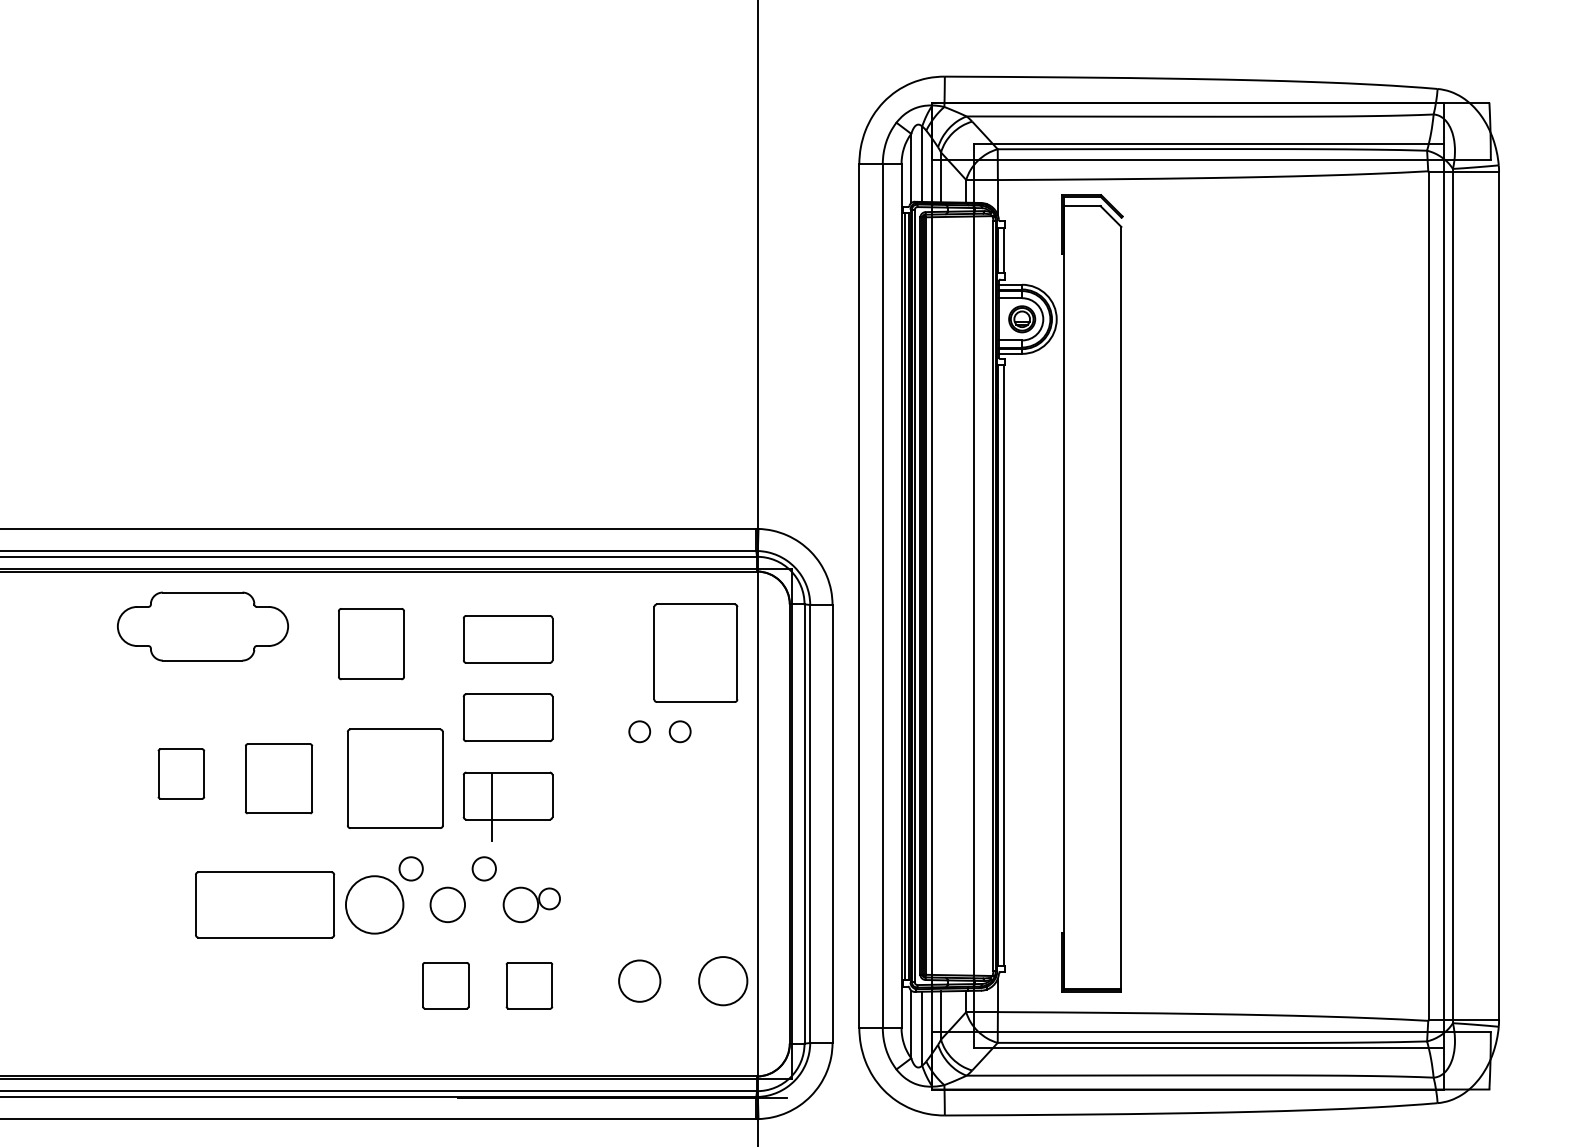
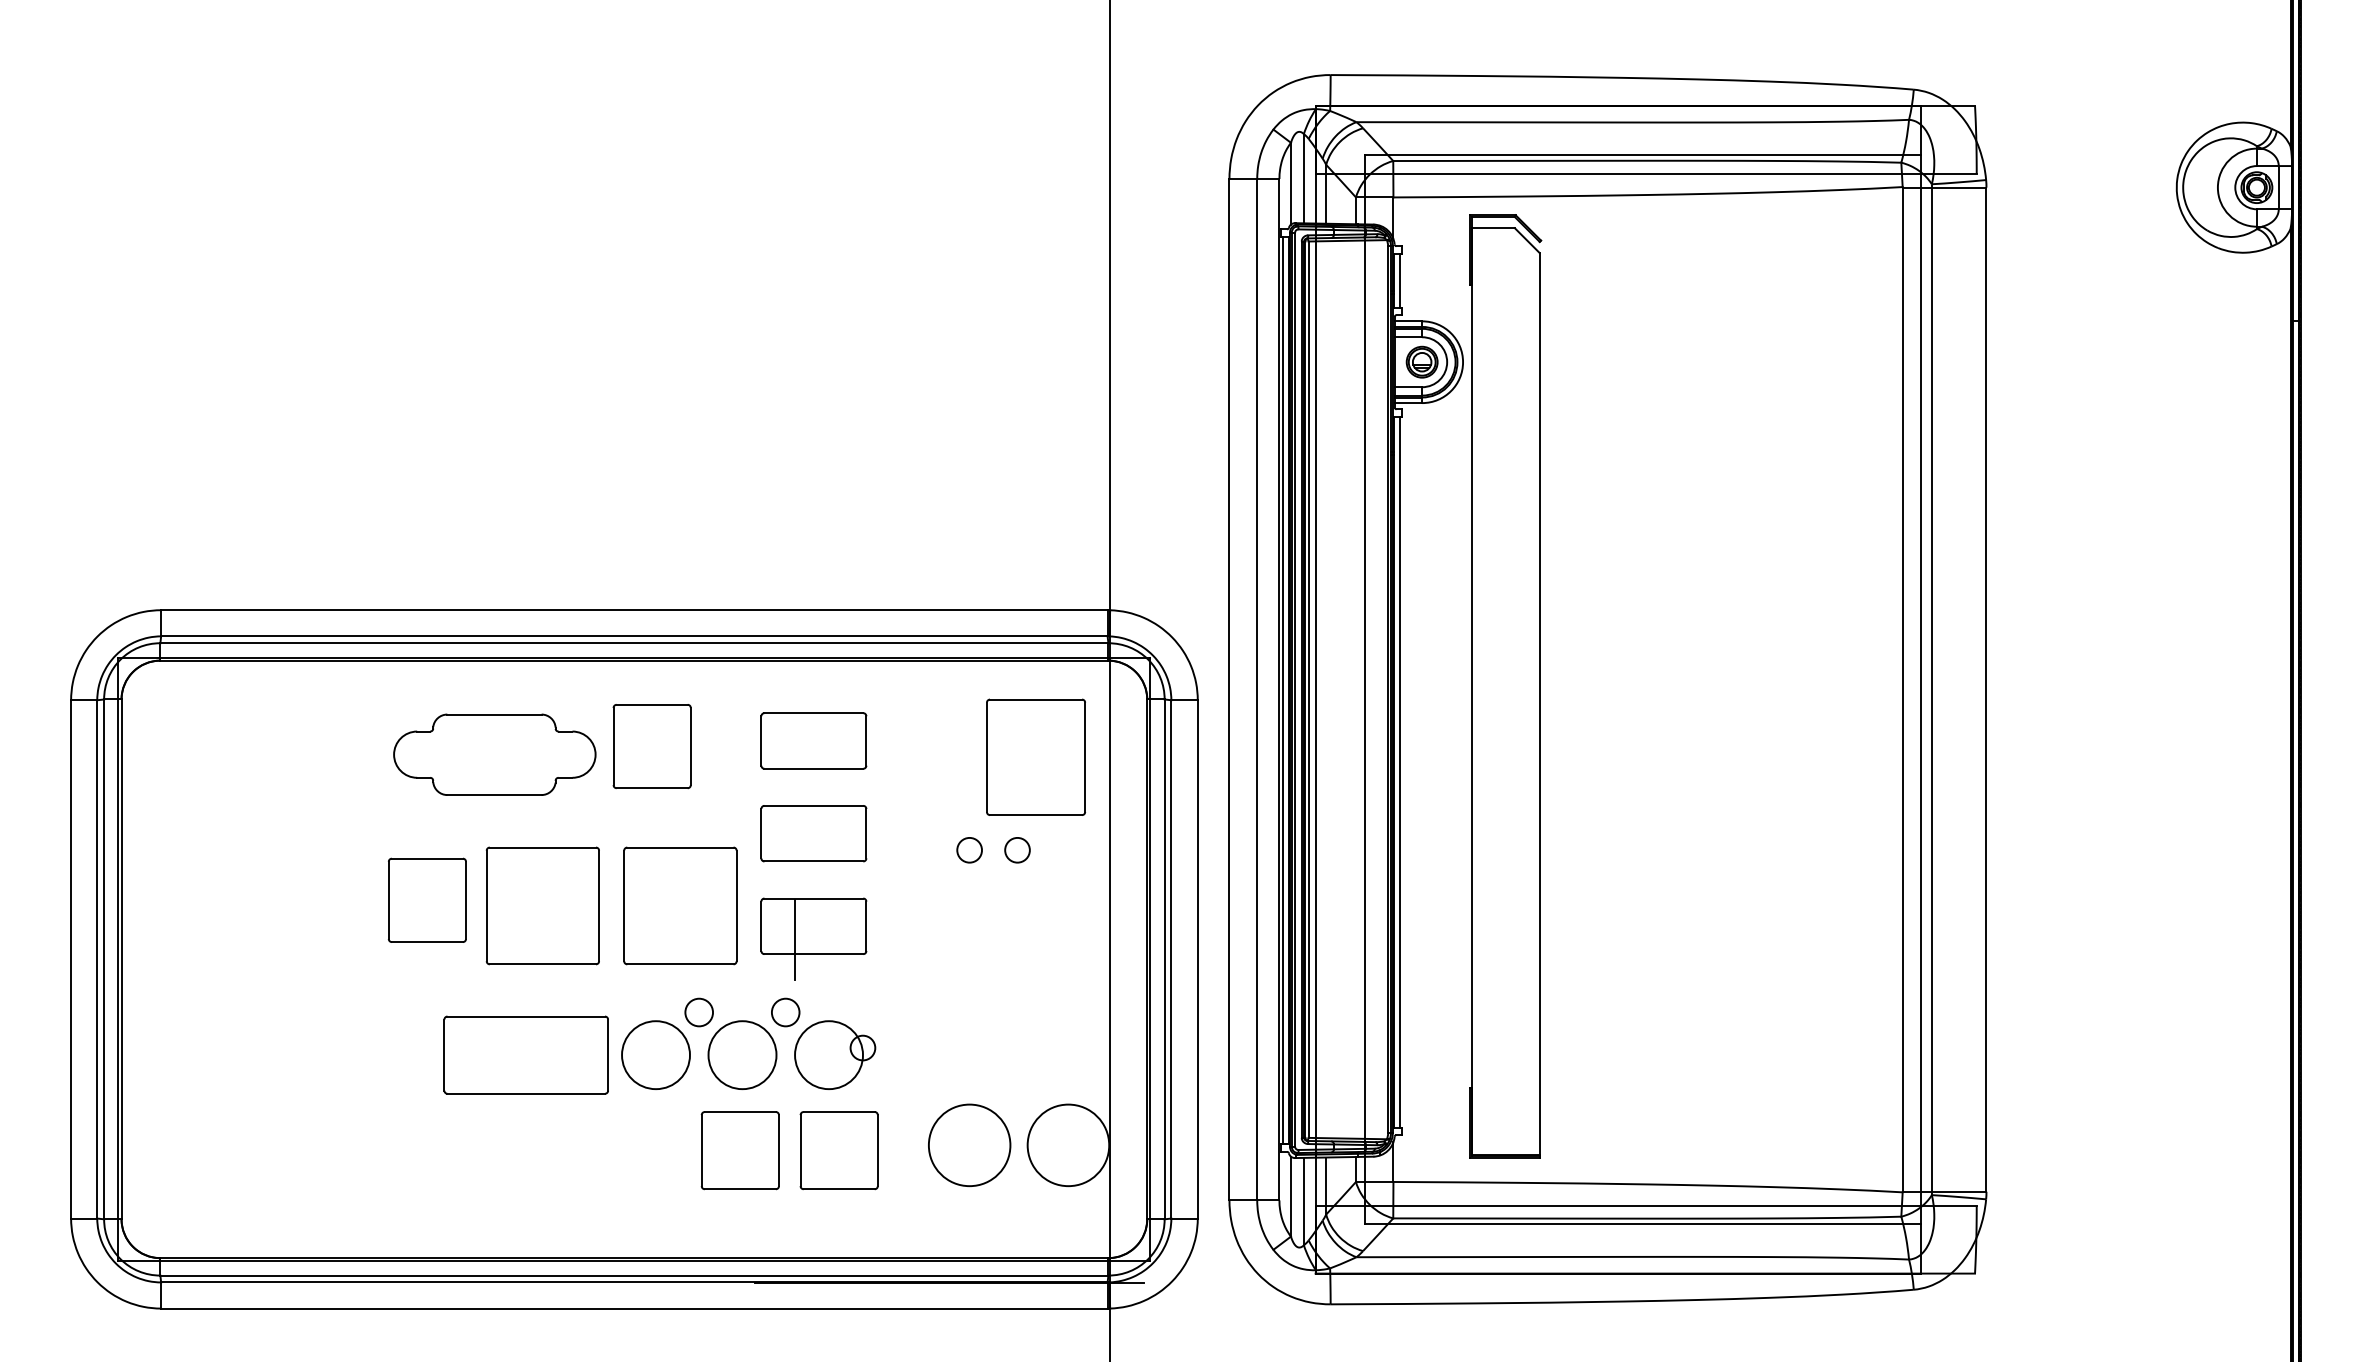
part: (202, 626) -> (494, 754), moved
part: (180, 773) -> (426, 899), size x1.43
part: (278, 778) -> (542, 905), size x1.43
circle: (447, 905) -> (742, 1055), size x1.67
circle: (521, 905) -> (829, 1055), size x1.67
circle: (639, 981) -> (969, 1145), size x1.67
circle: (723, 981) -> (1068, 1145), size x1.43
part: (445, 985) -> (739, 1150), size x1.43
part: (528, 985) -> (838, 1150), size x1.43

